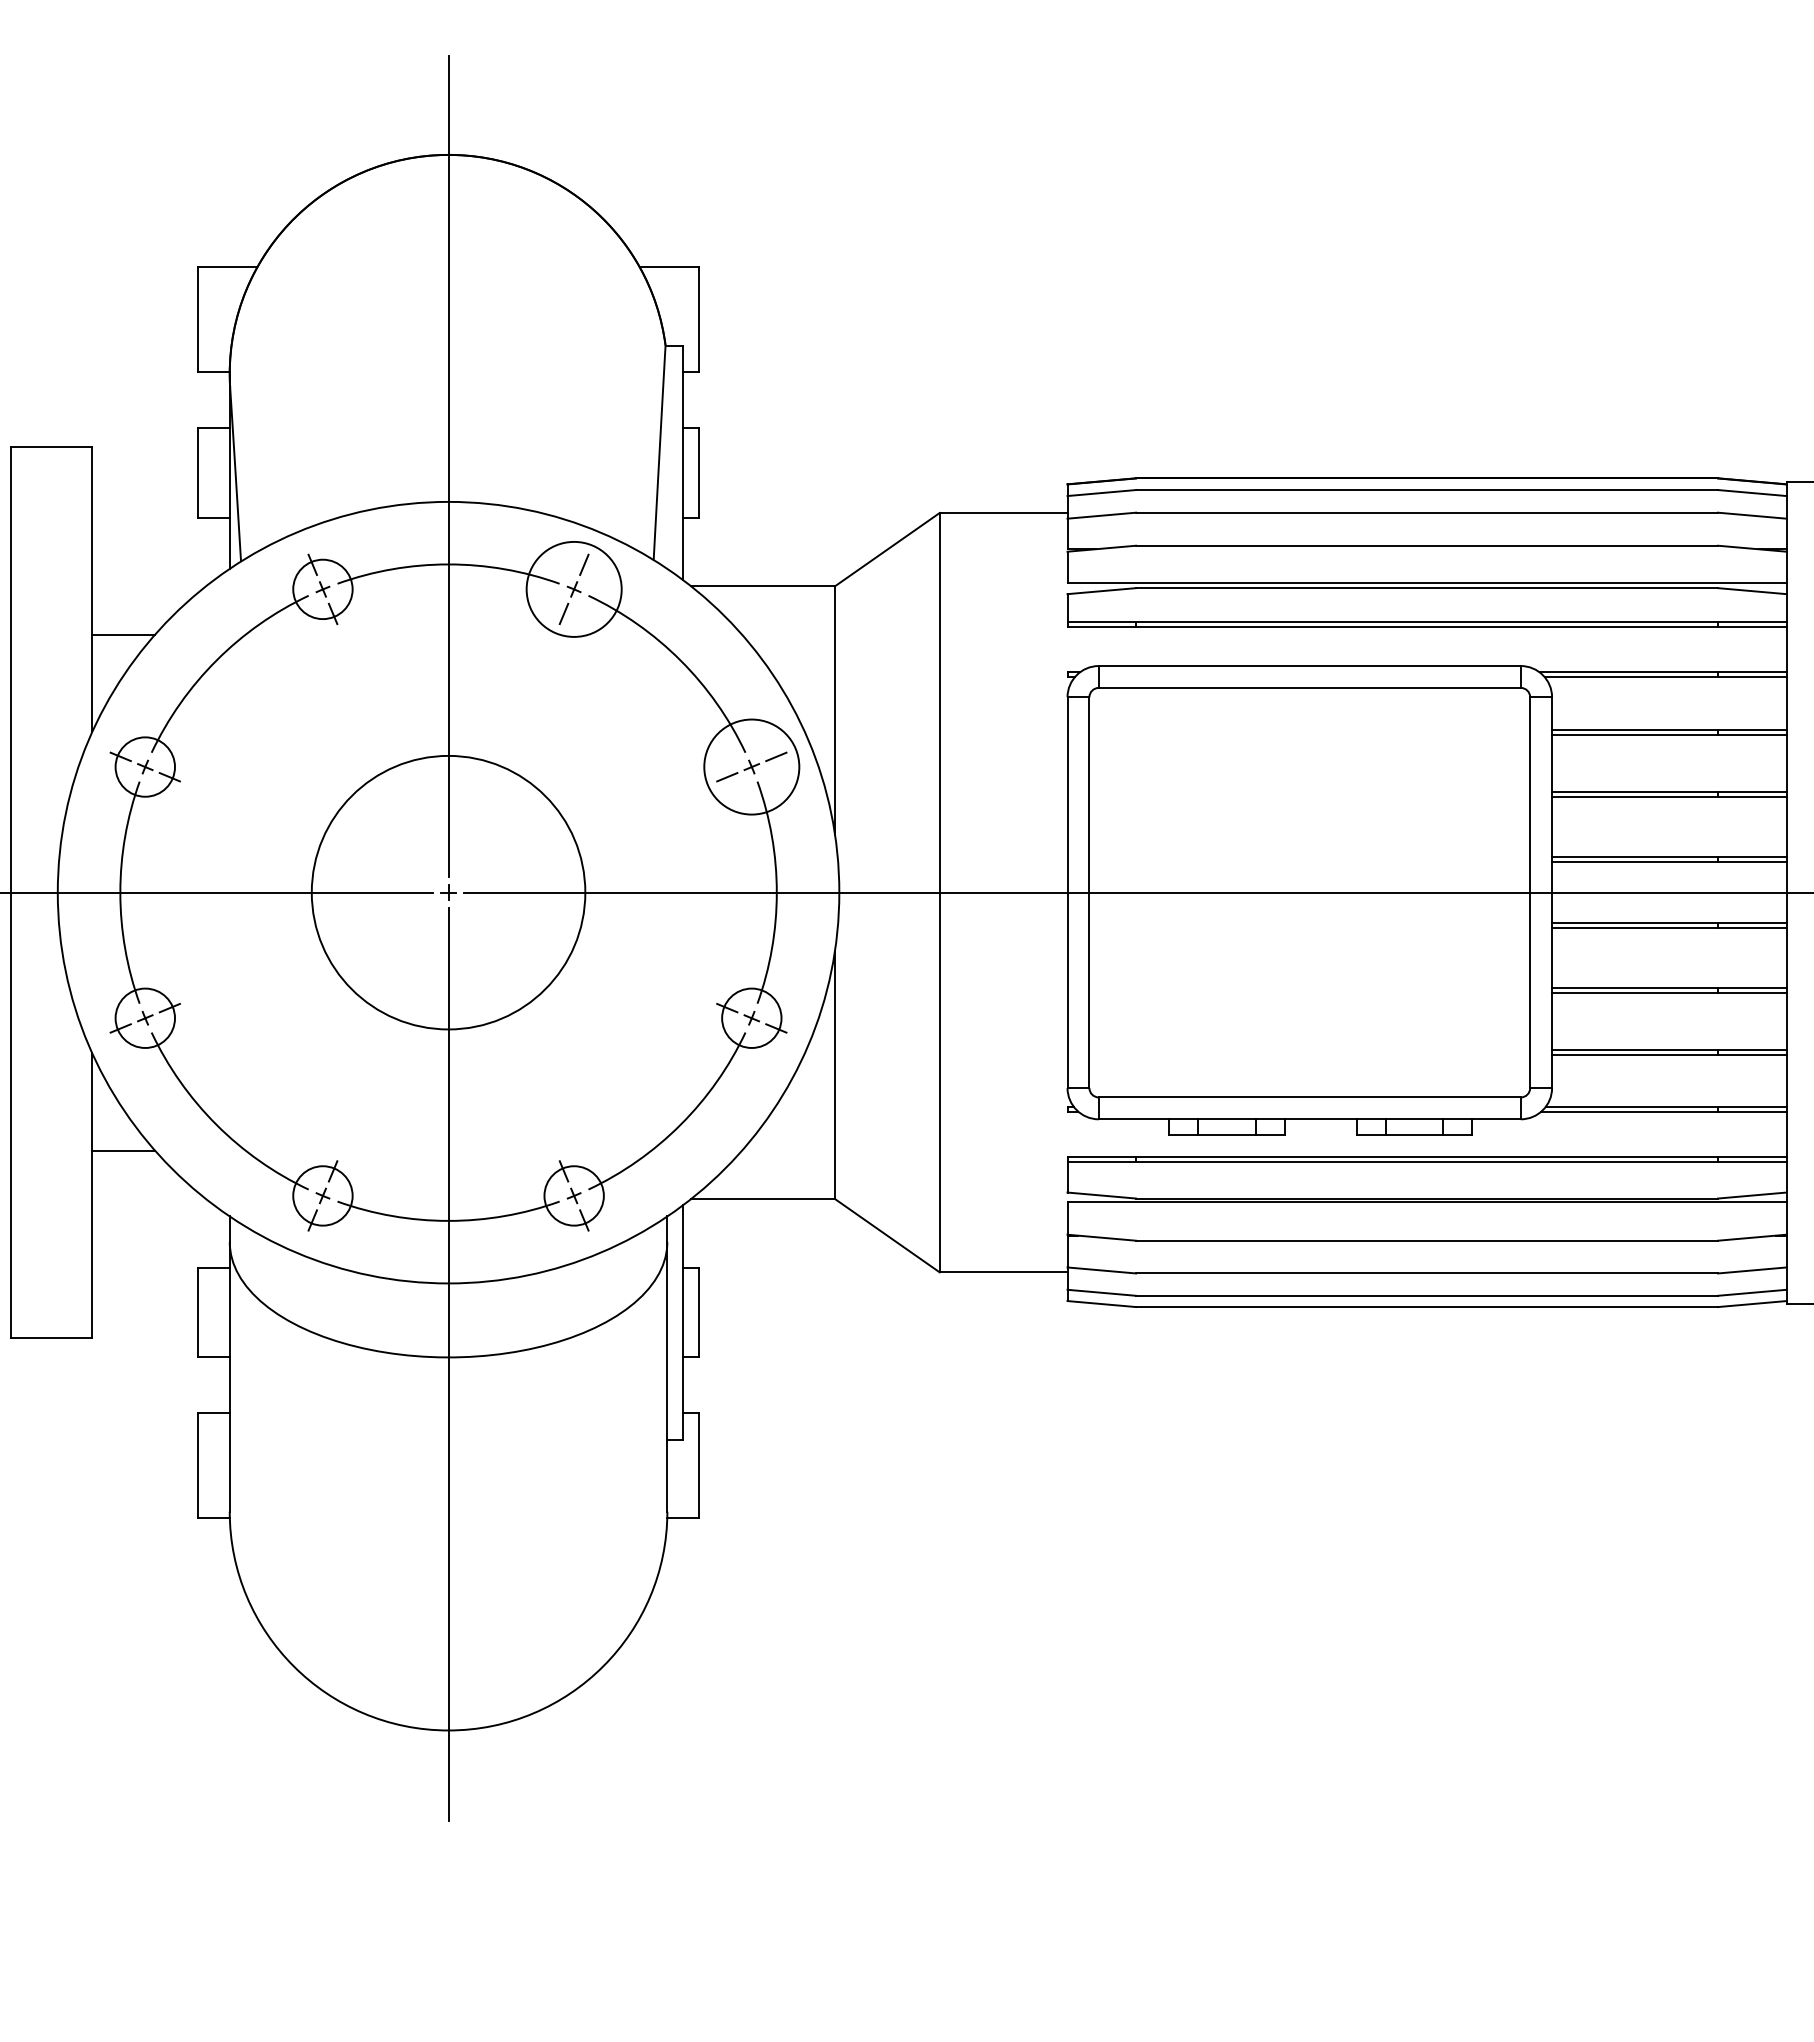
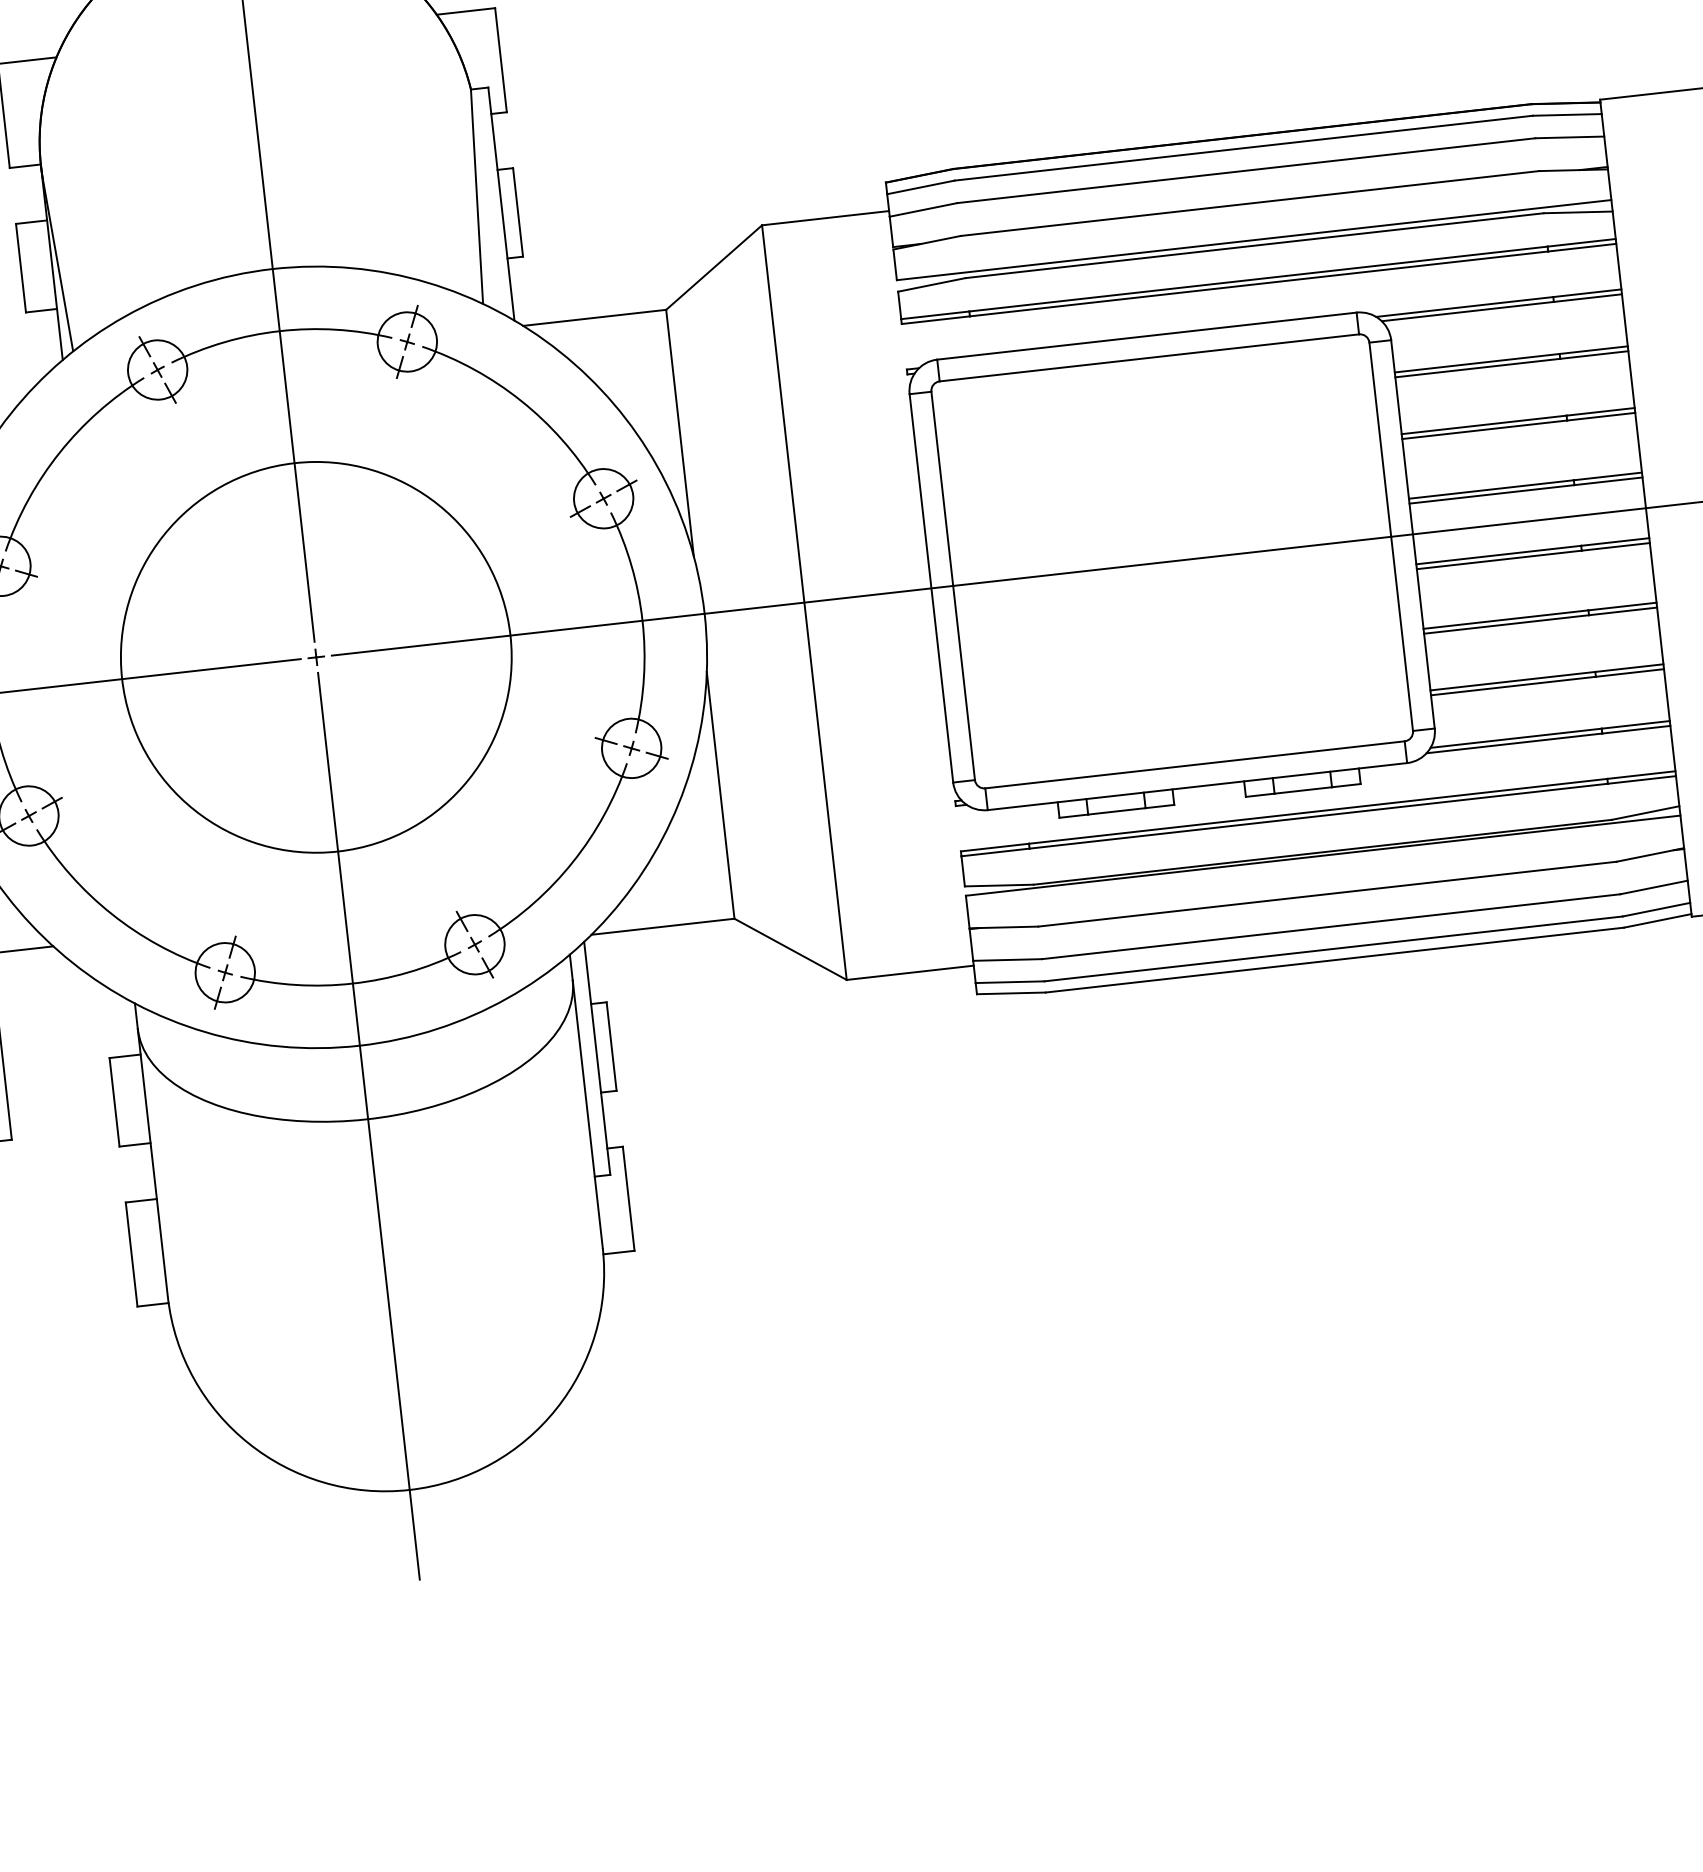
circle: (573, 589) -> (406, 342), size x0.62
circle: (751, 766) -> (603, 498), size x0.62
circle: (448, 892) -> (316, 657), size x1.43

